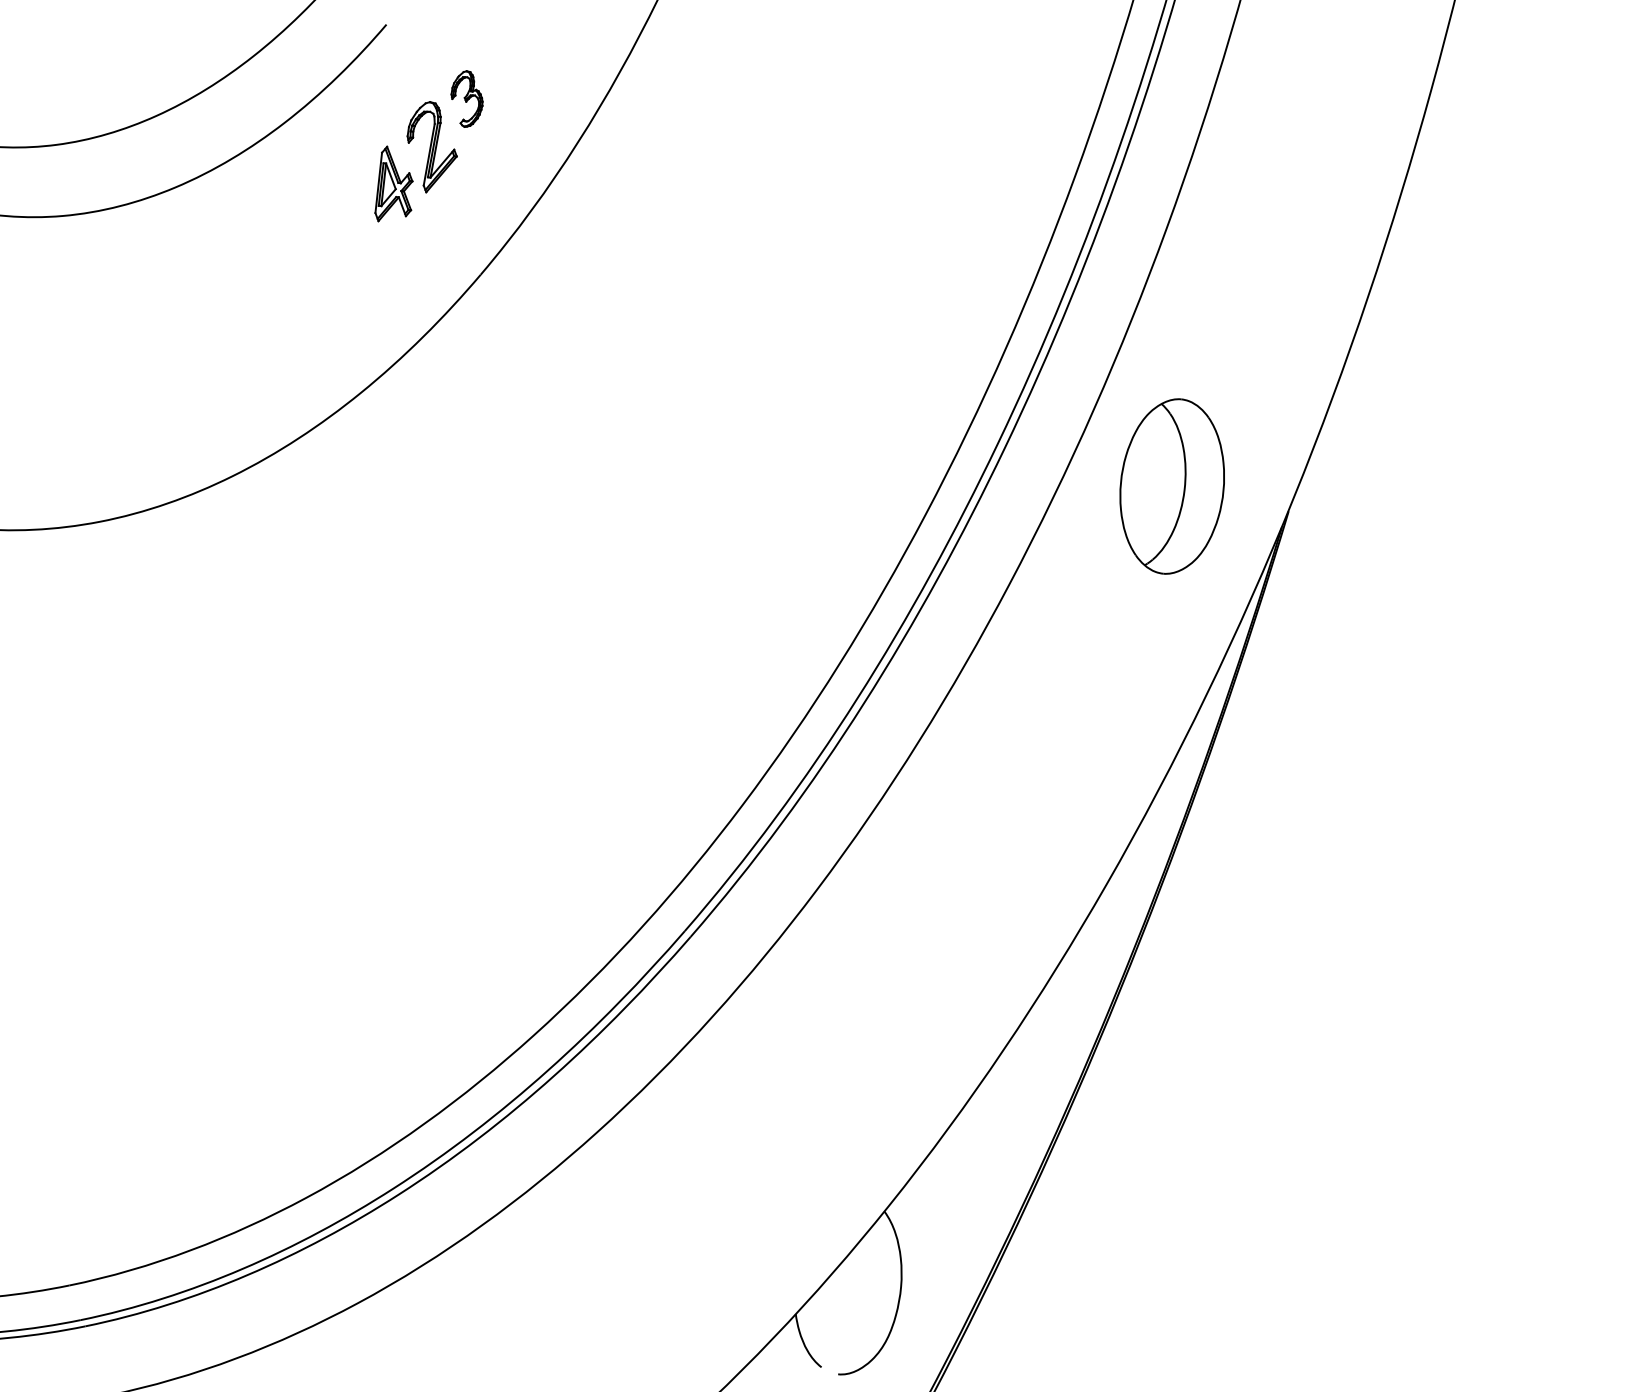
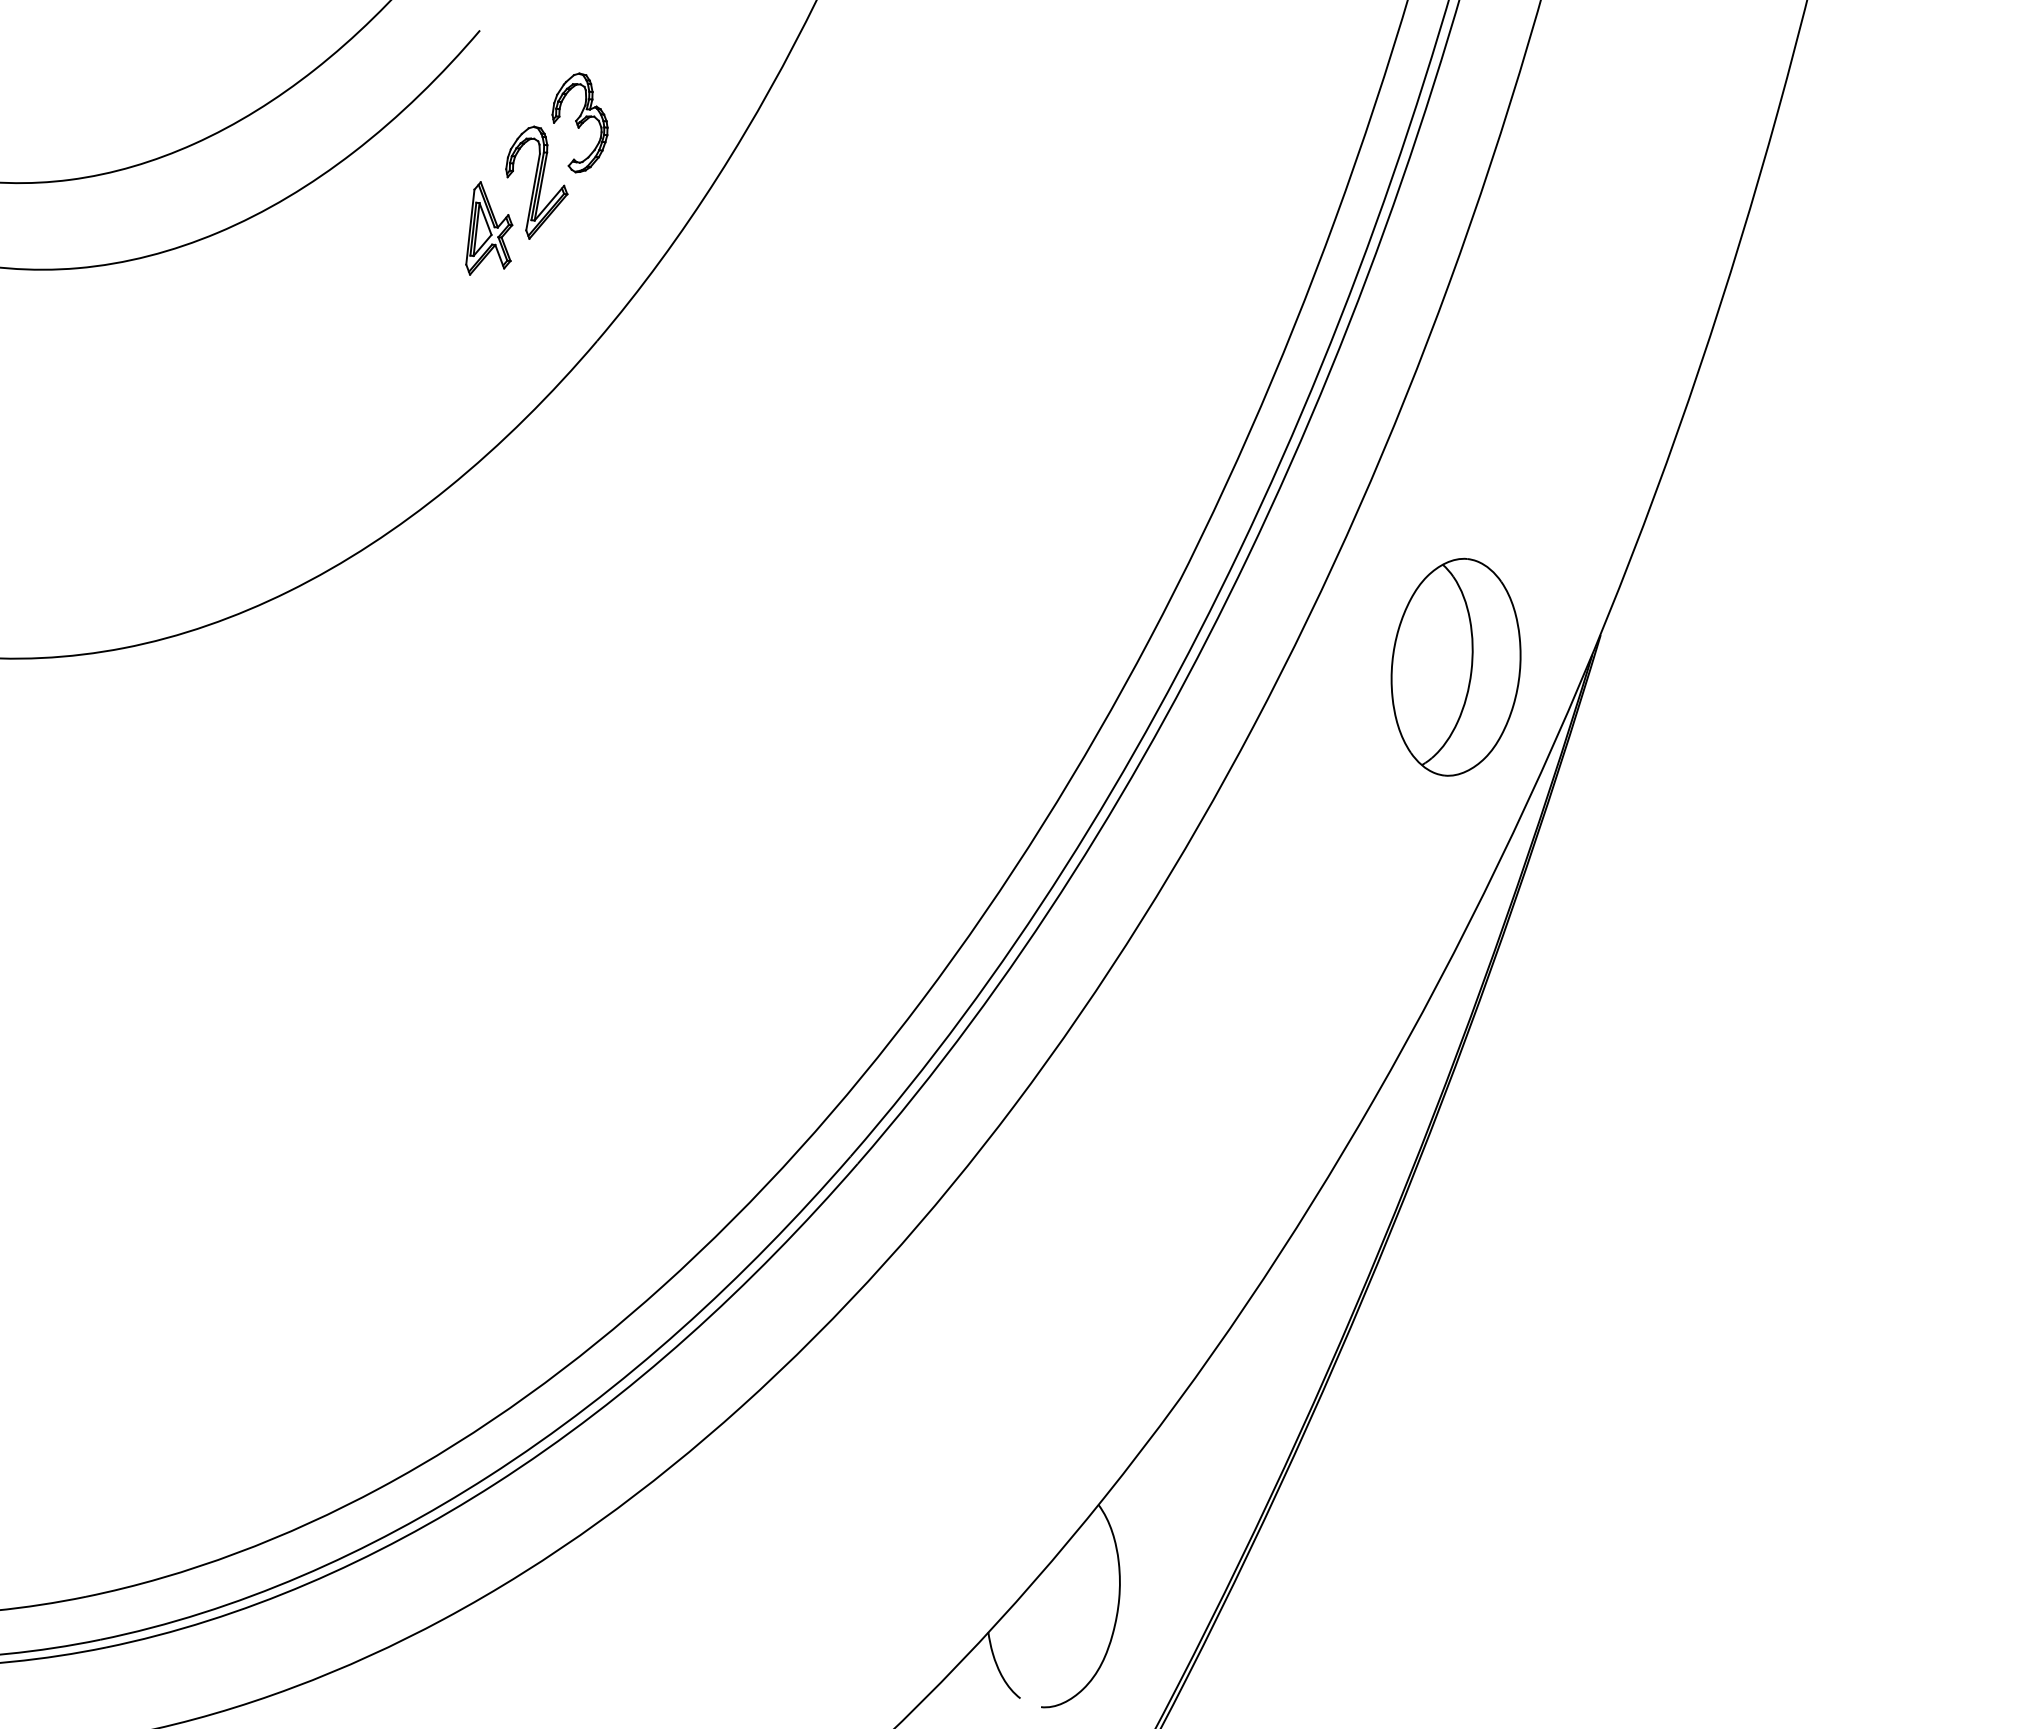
part: (466, 98) -> (579, 122), size x1.43
part: (1171, 485) -> (1455, 666), moved

